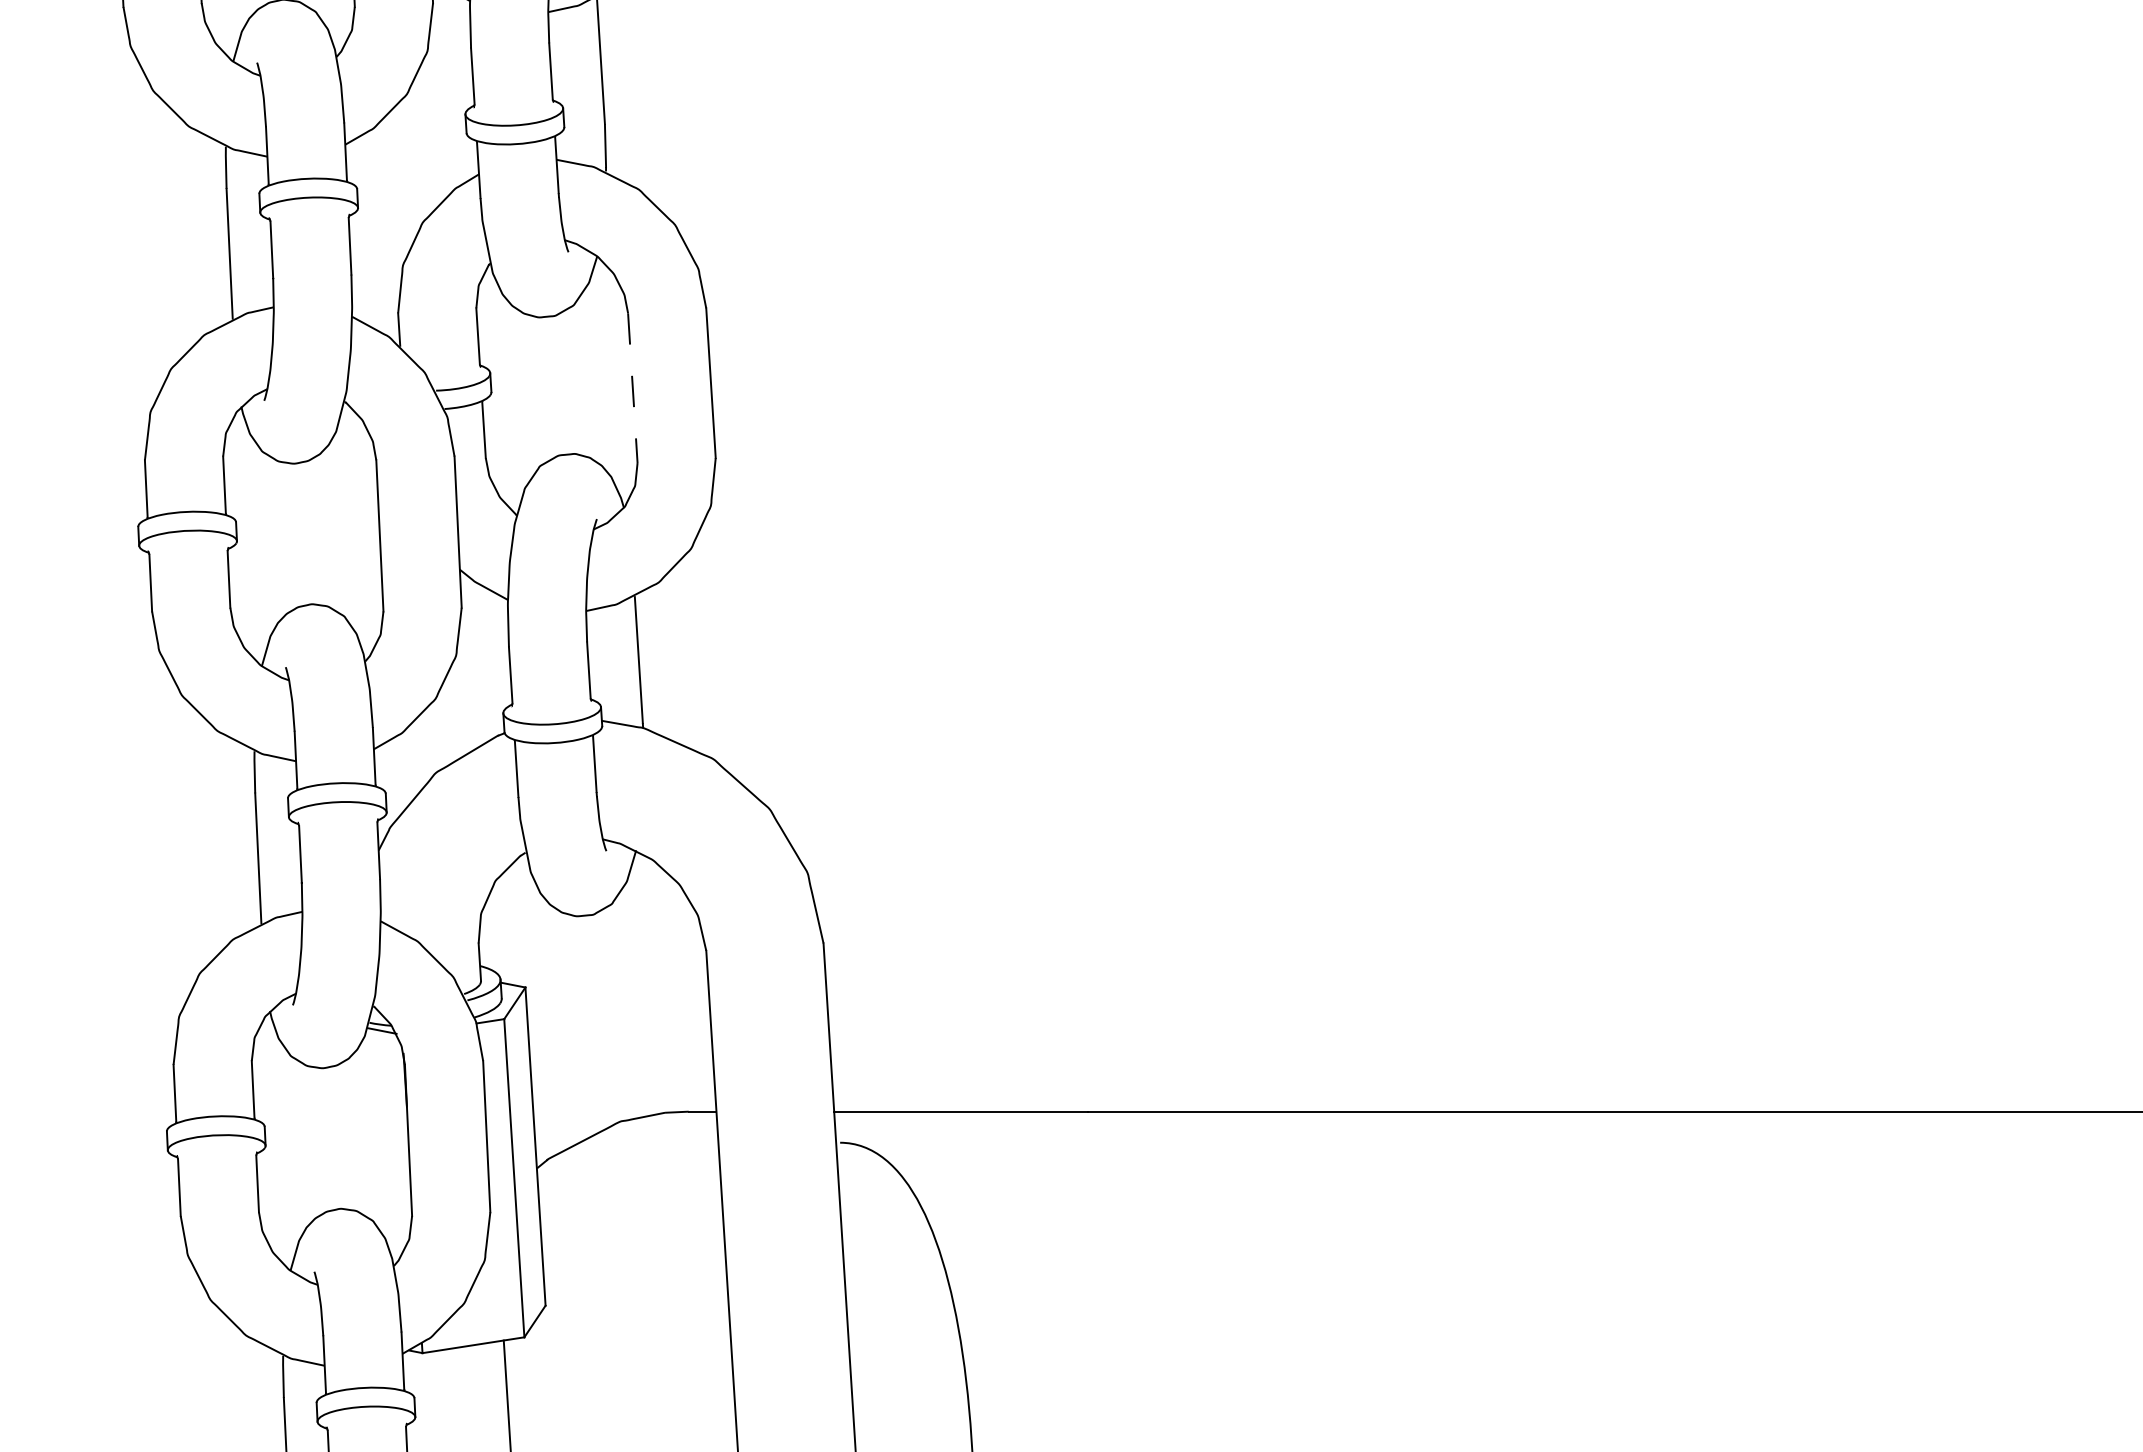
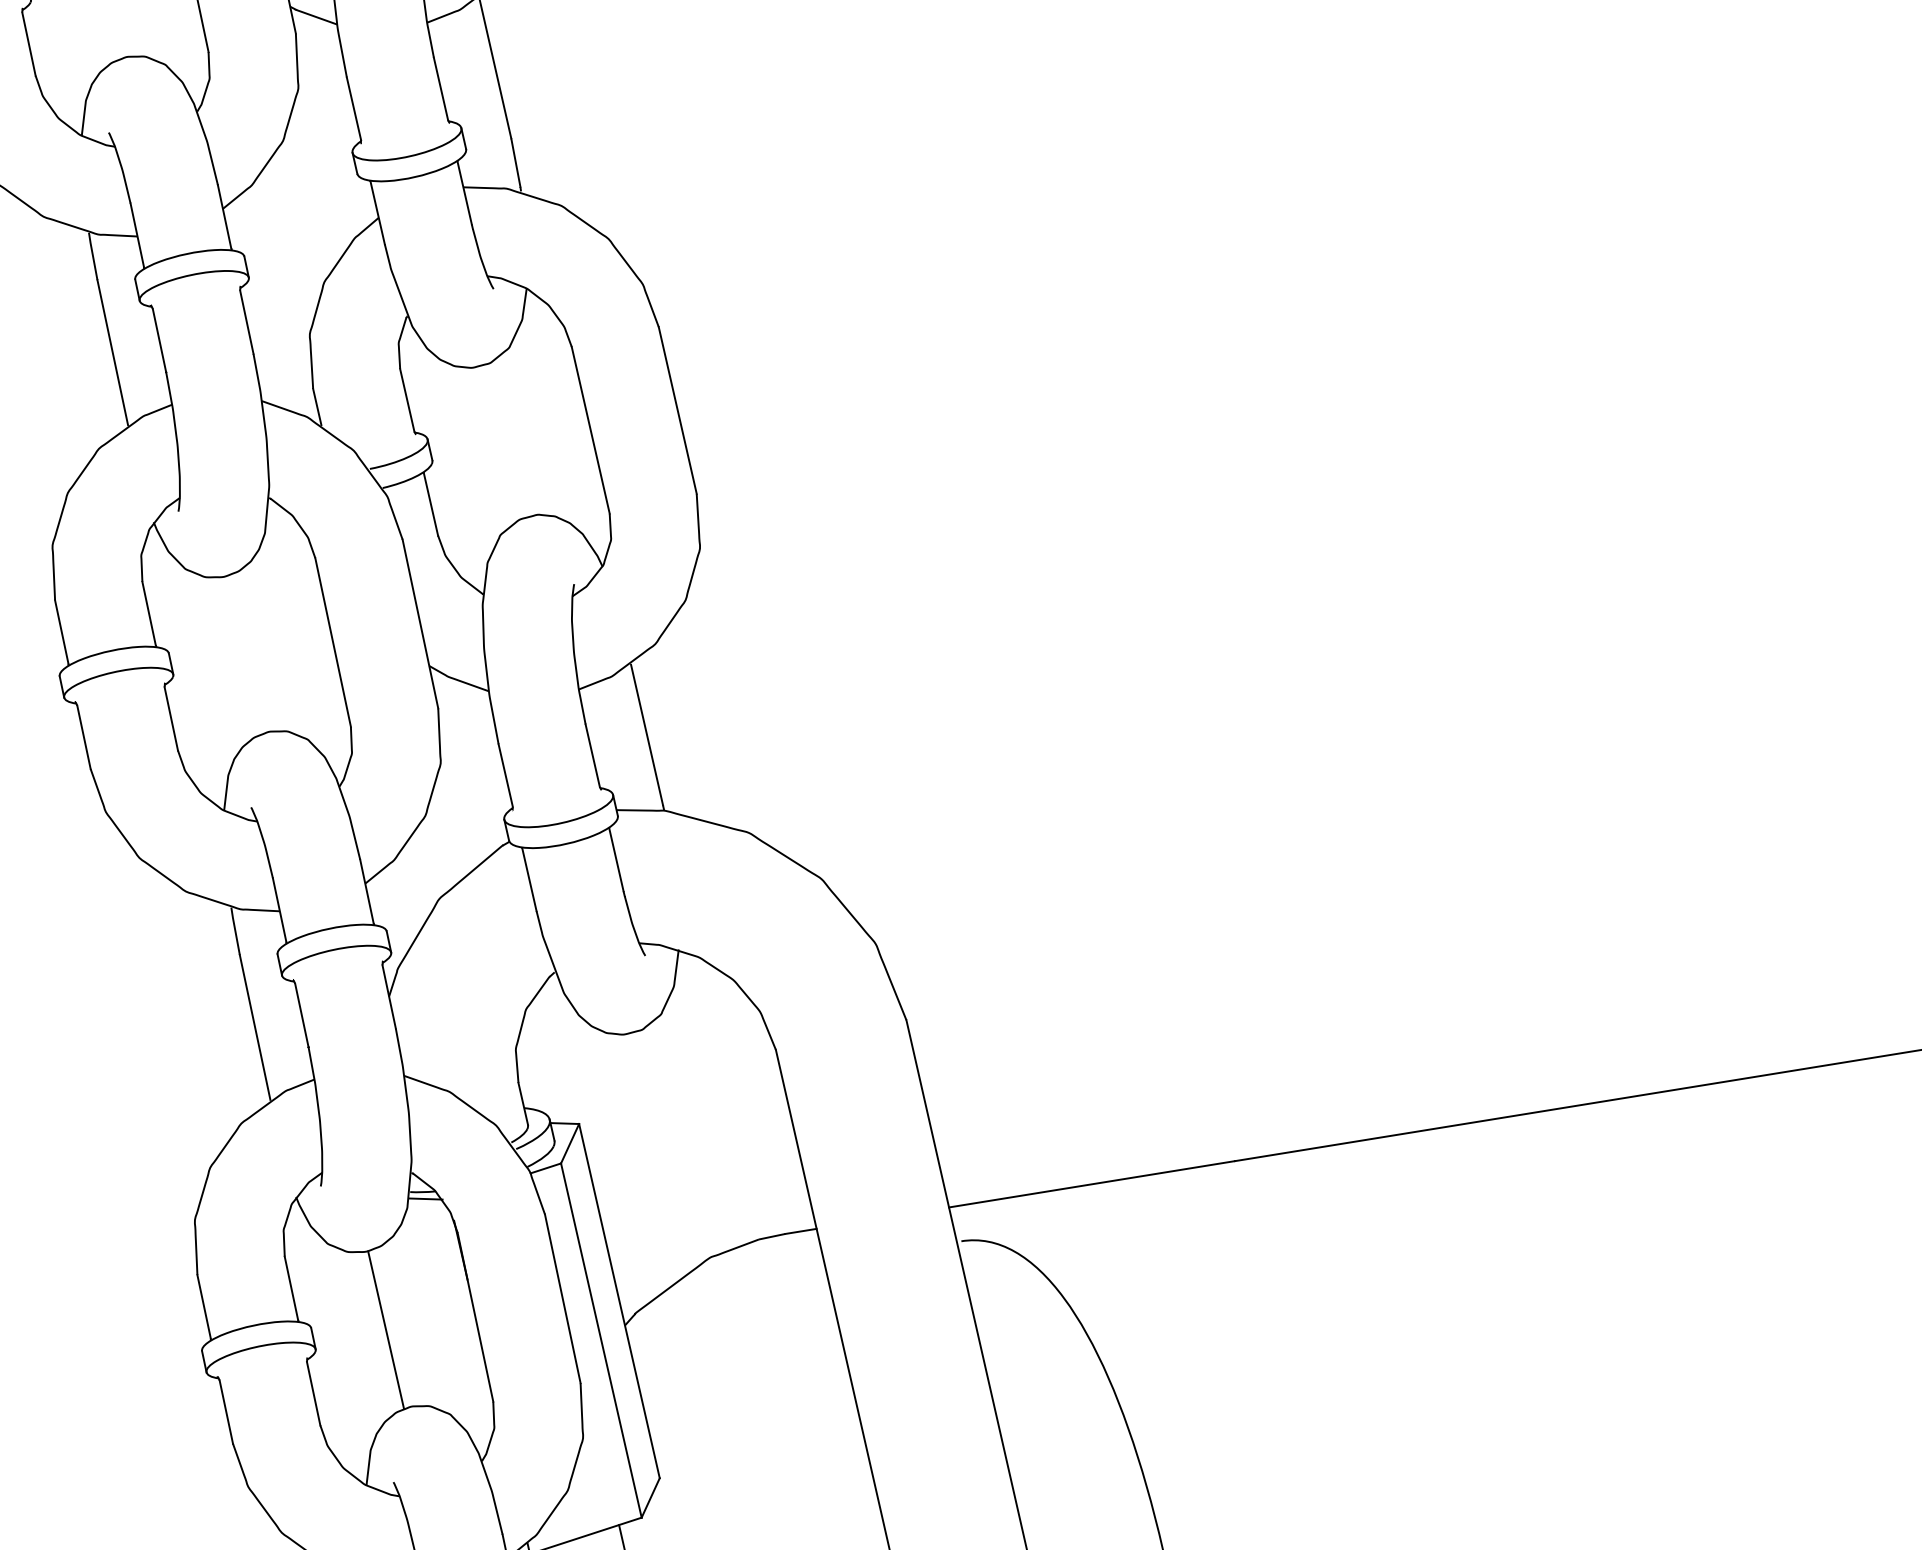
line: (632, 388) -> (590, 430), dashed -> solid
line: (328, 1138) -> (385, 1329), added

